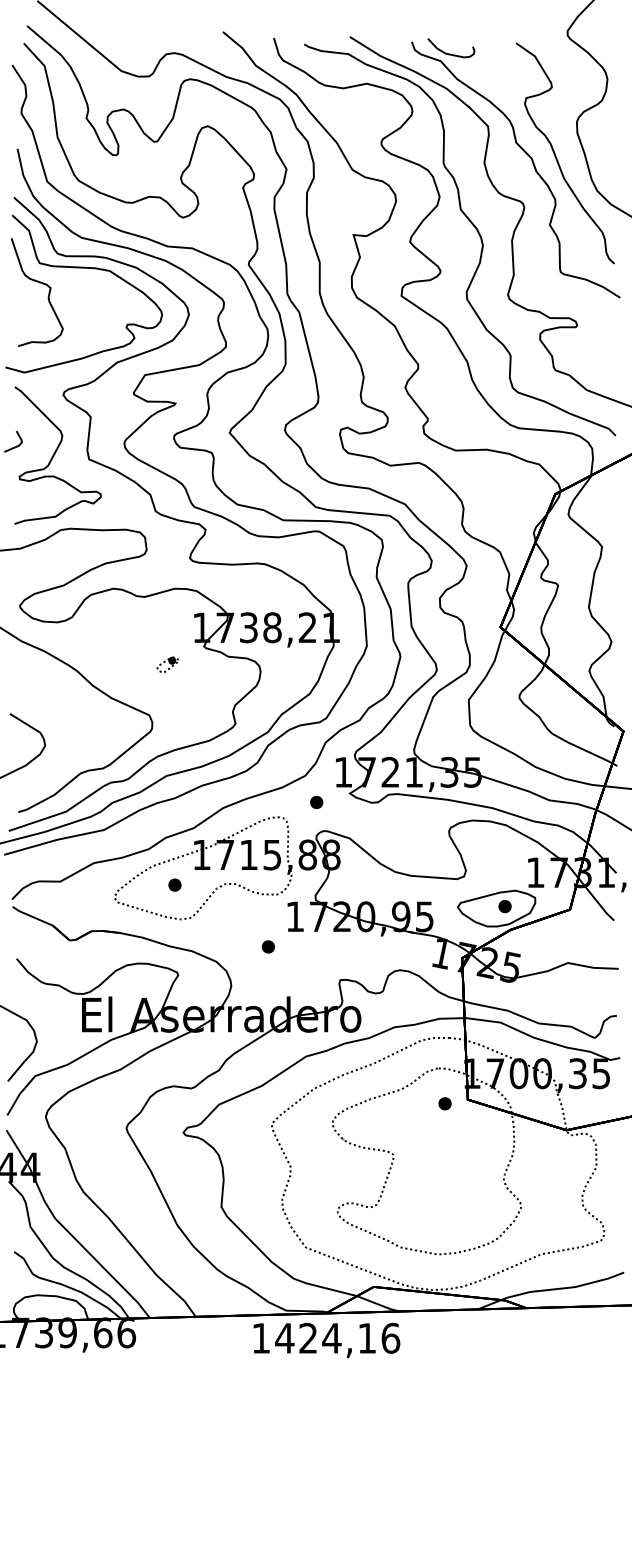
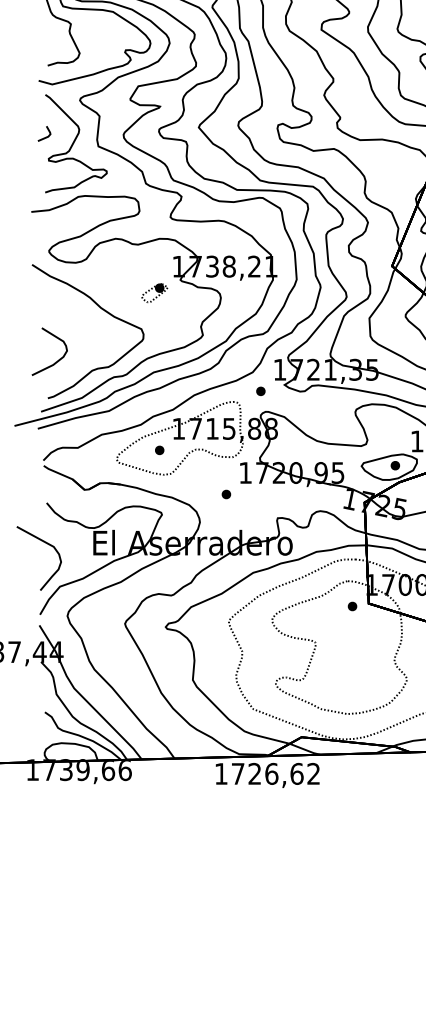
part: (167, 664) -> (154, 292), size x1.67
text: (337, 1337) -> (275, 773), 1424,16 -> 1726,62

